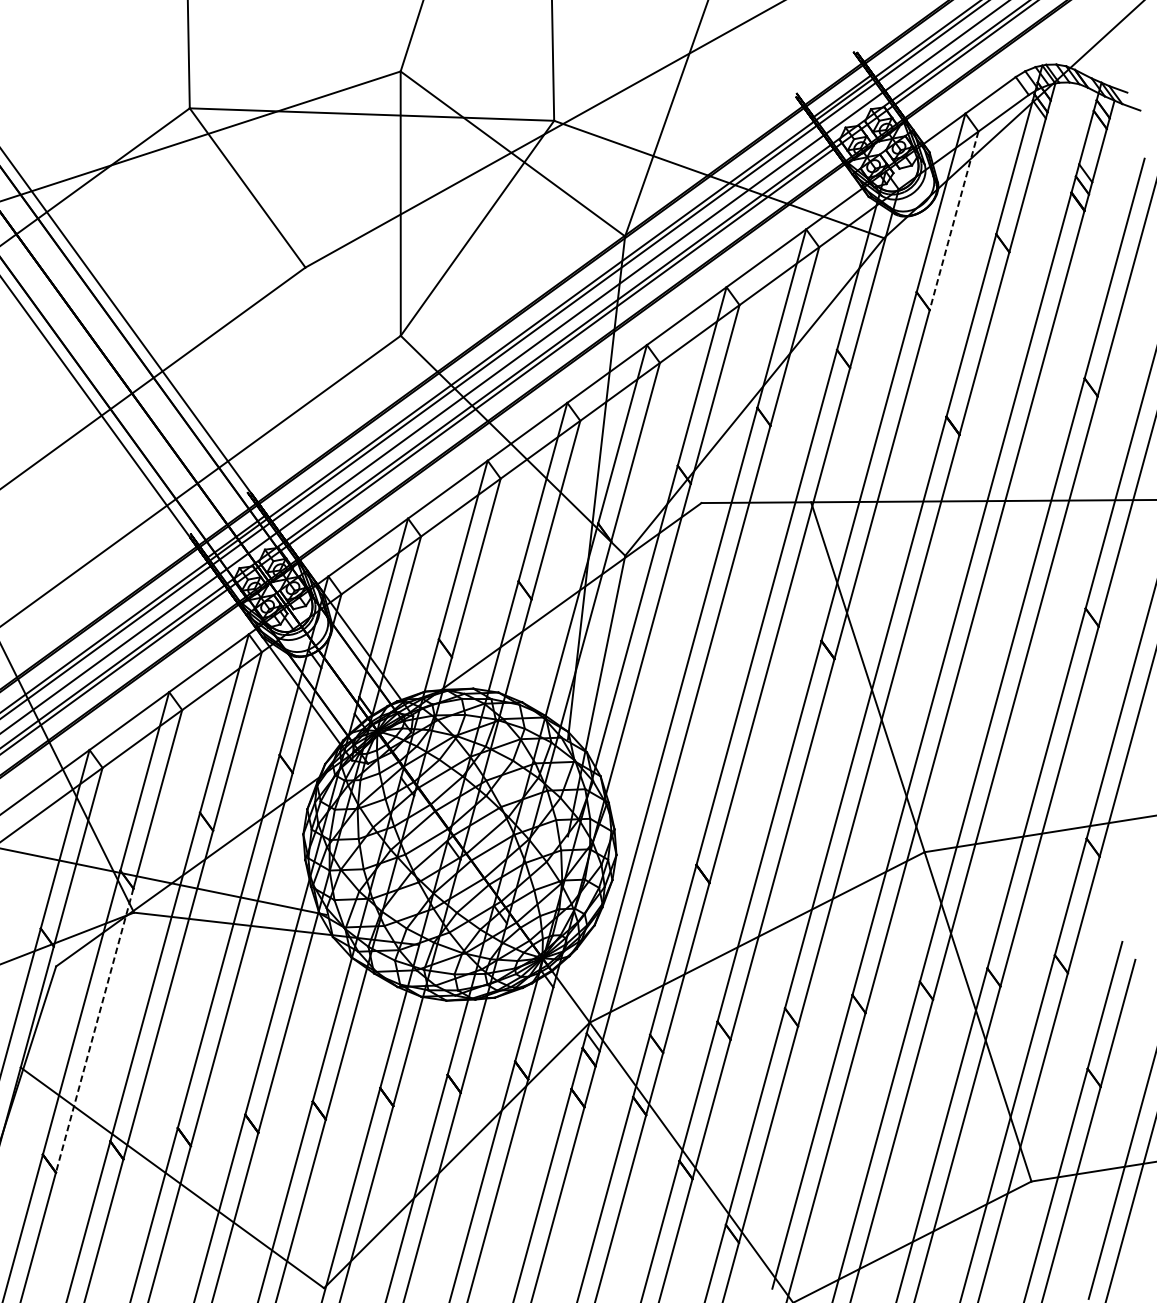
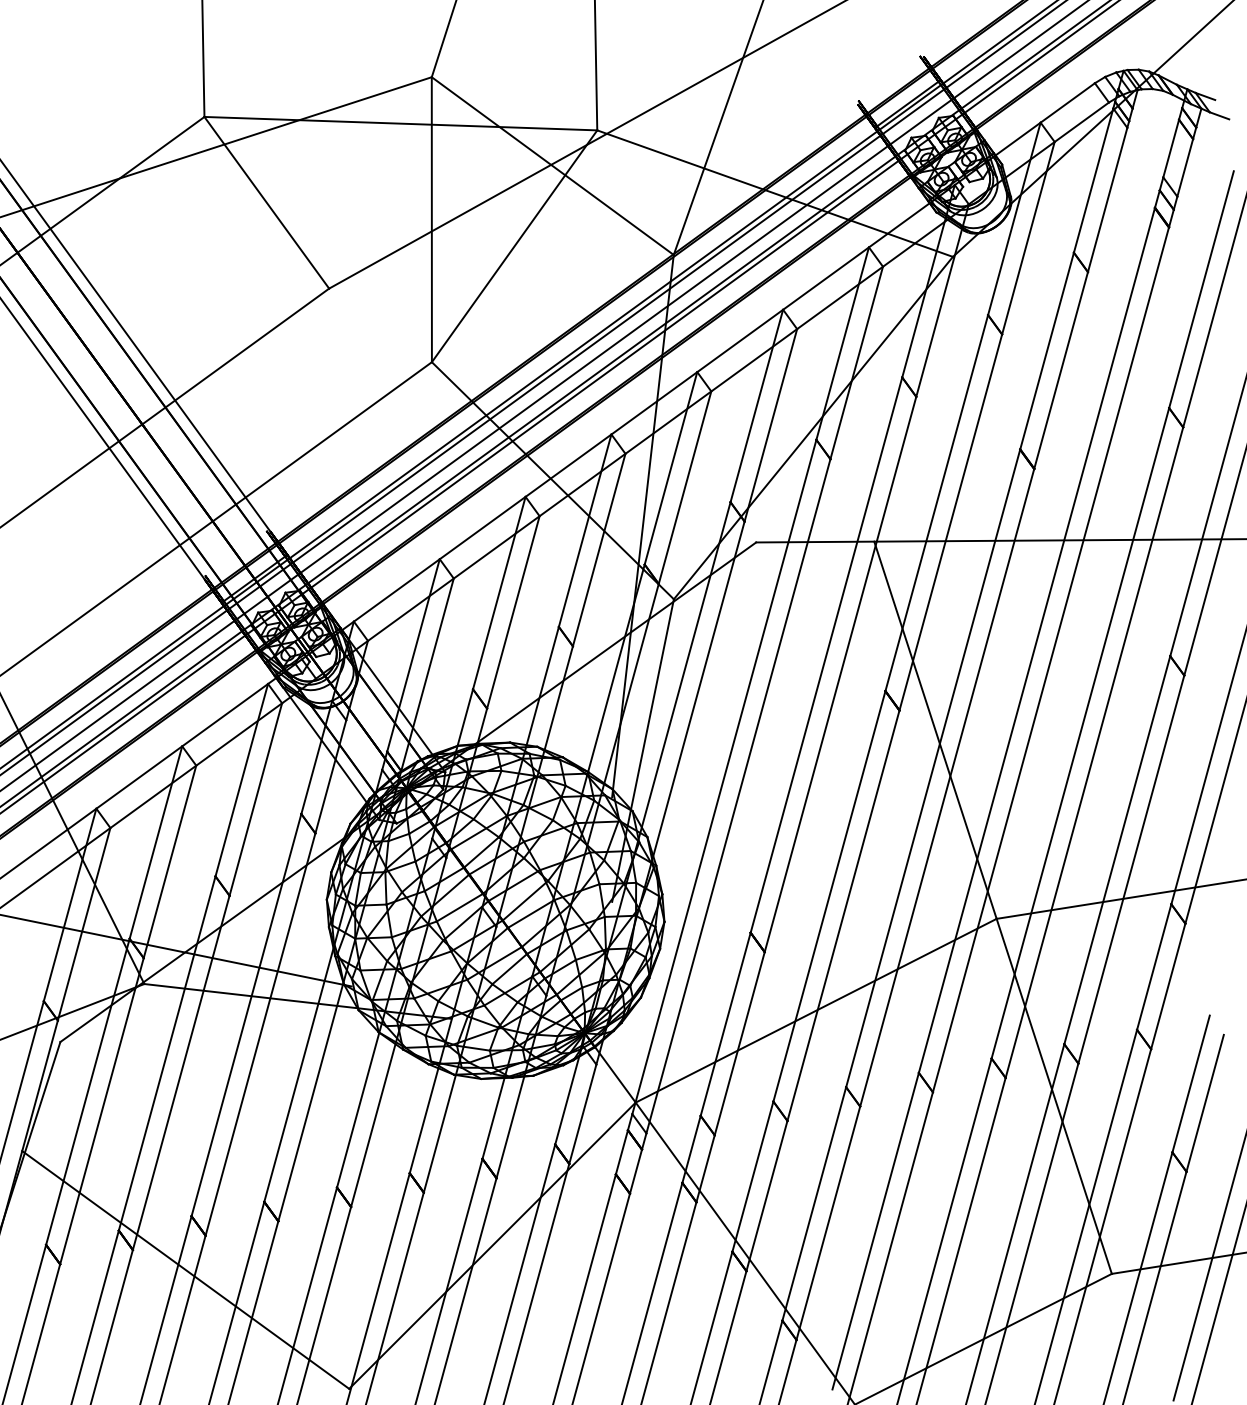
line: (954, 221) -> (1028, 238), dashed -> solid
line: (94, 1030) -> (101, 1111), dashed -> solid

